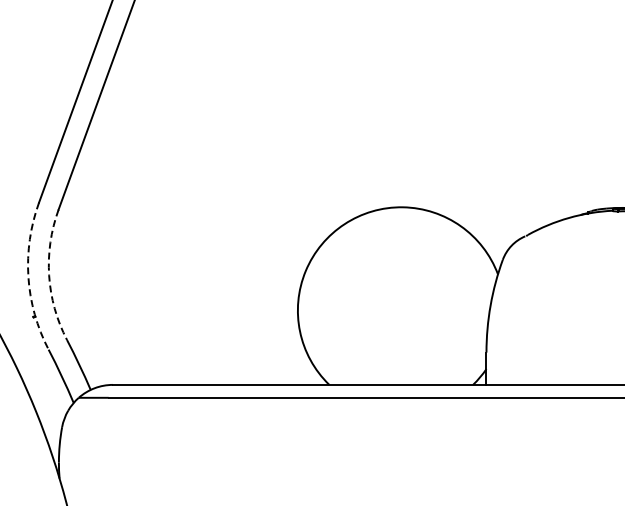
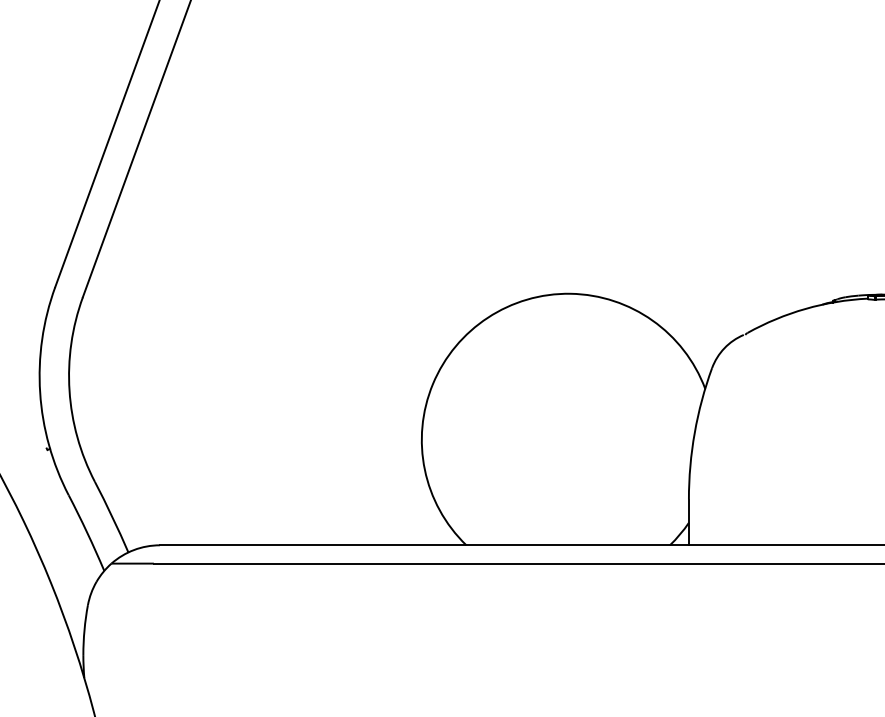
arc: (49, 275) -> (70, 390), dashed -> solid
arc: (28, 277) -> (40, 393), dashed -> solid

